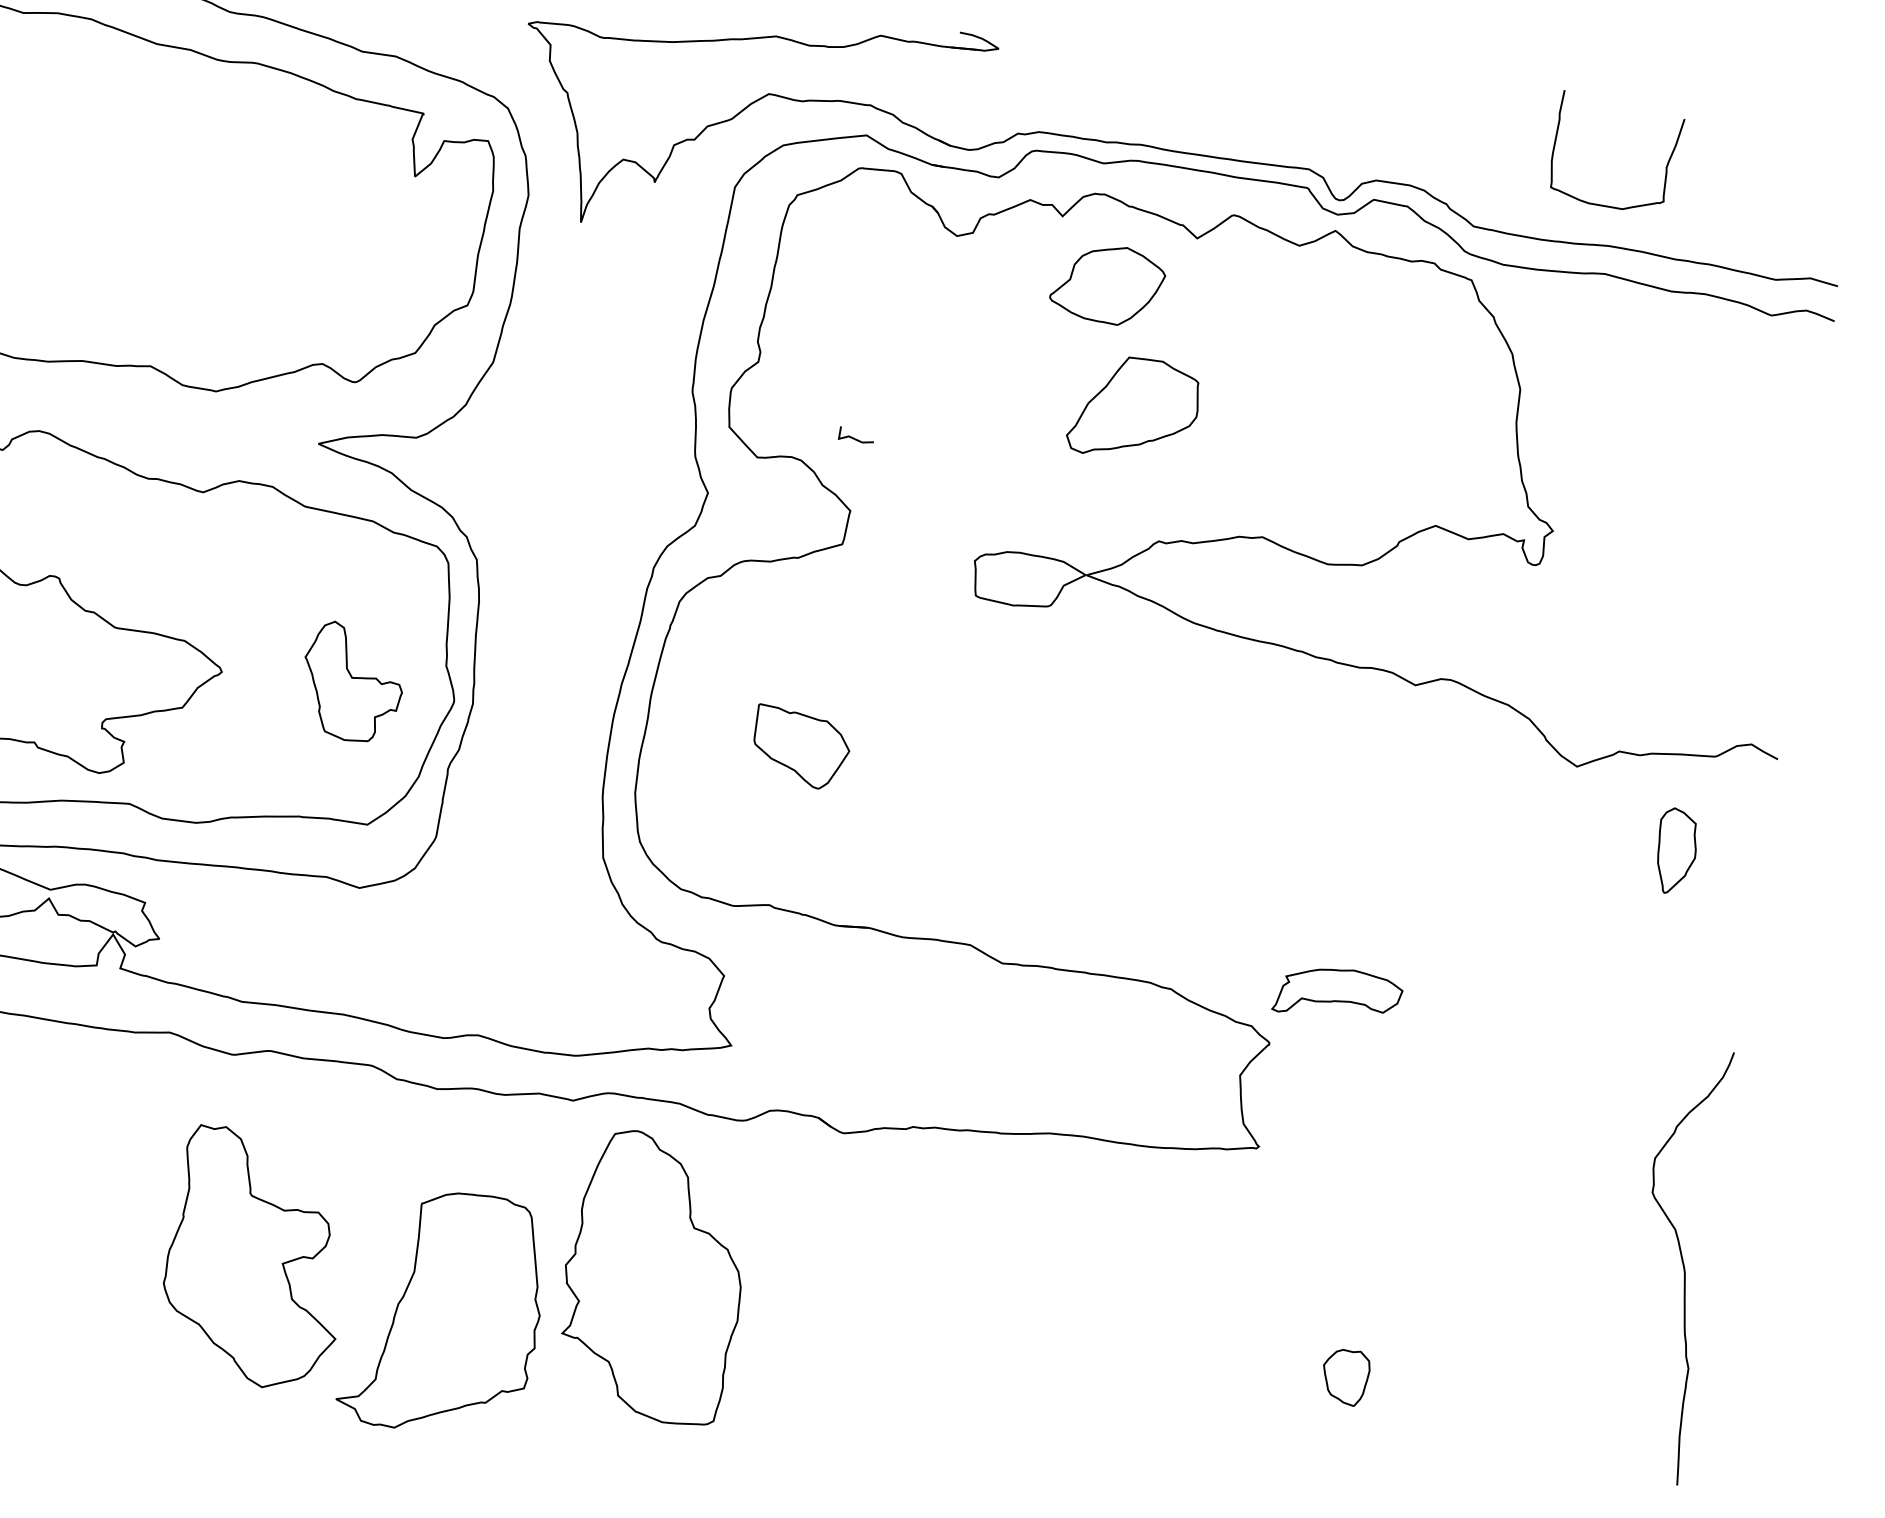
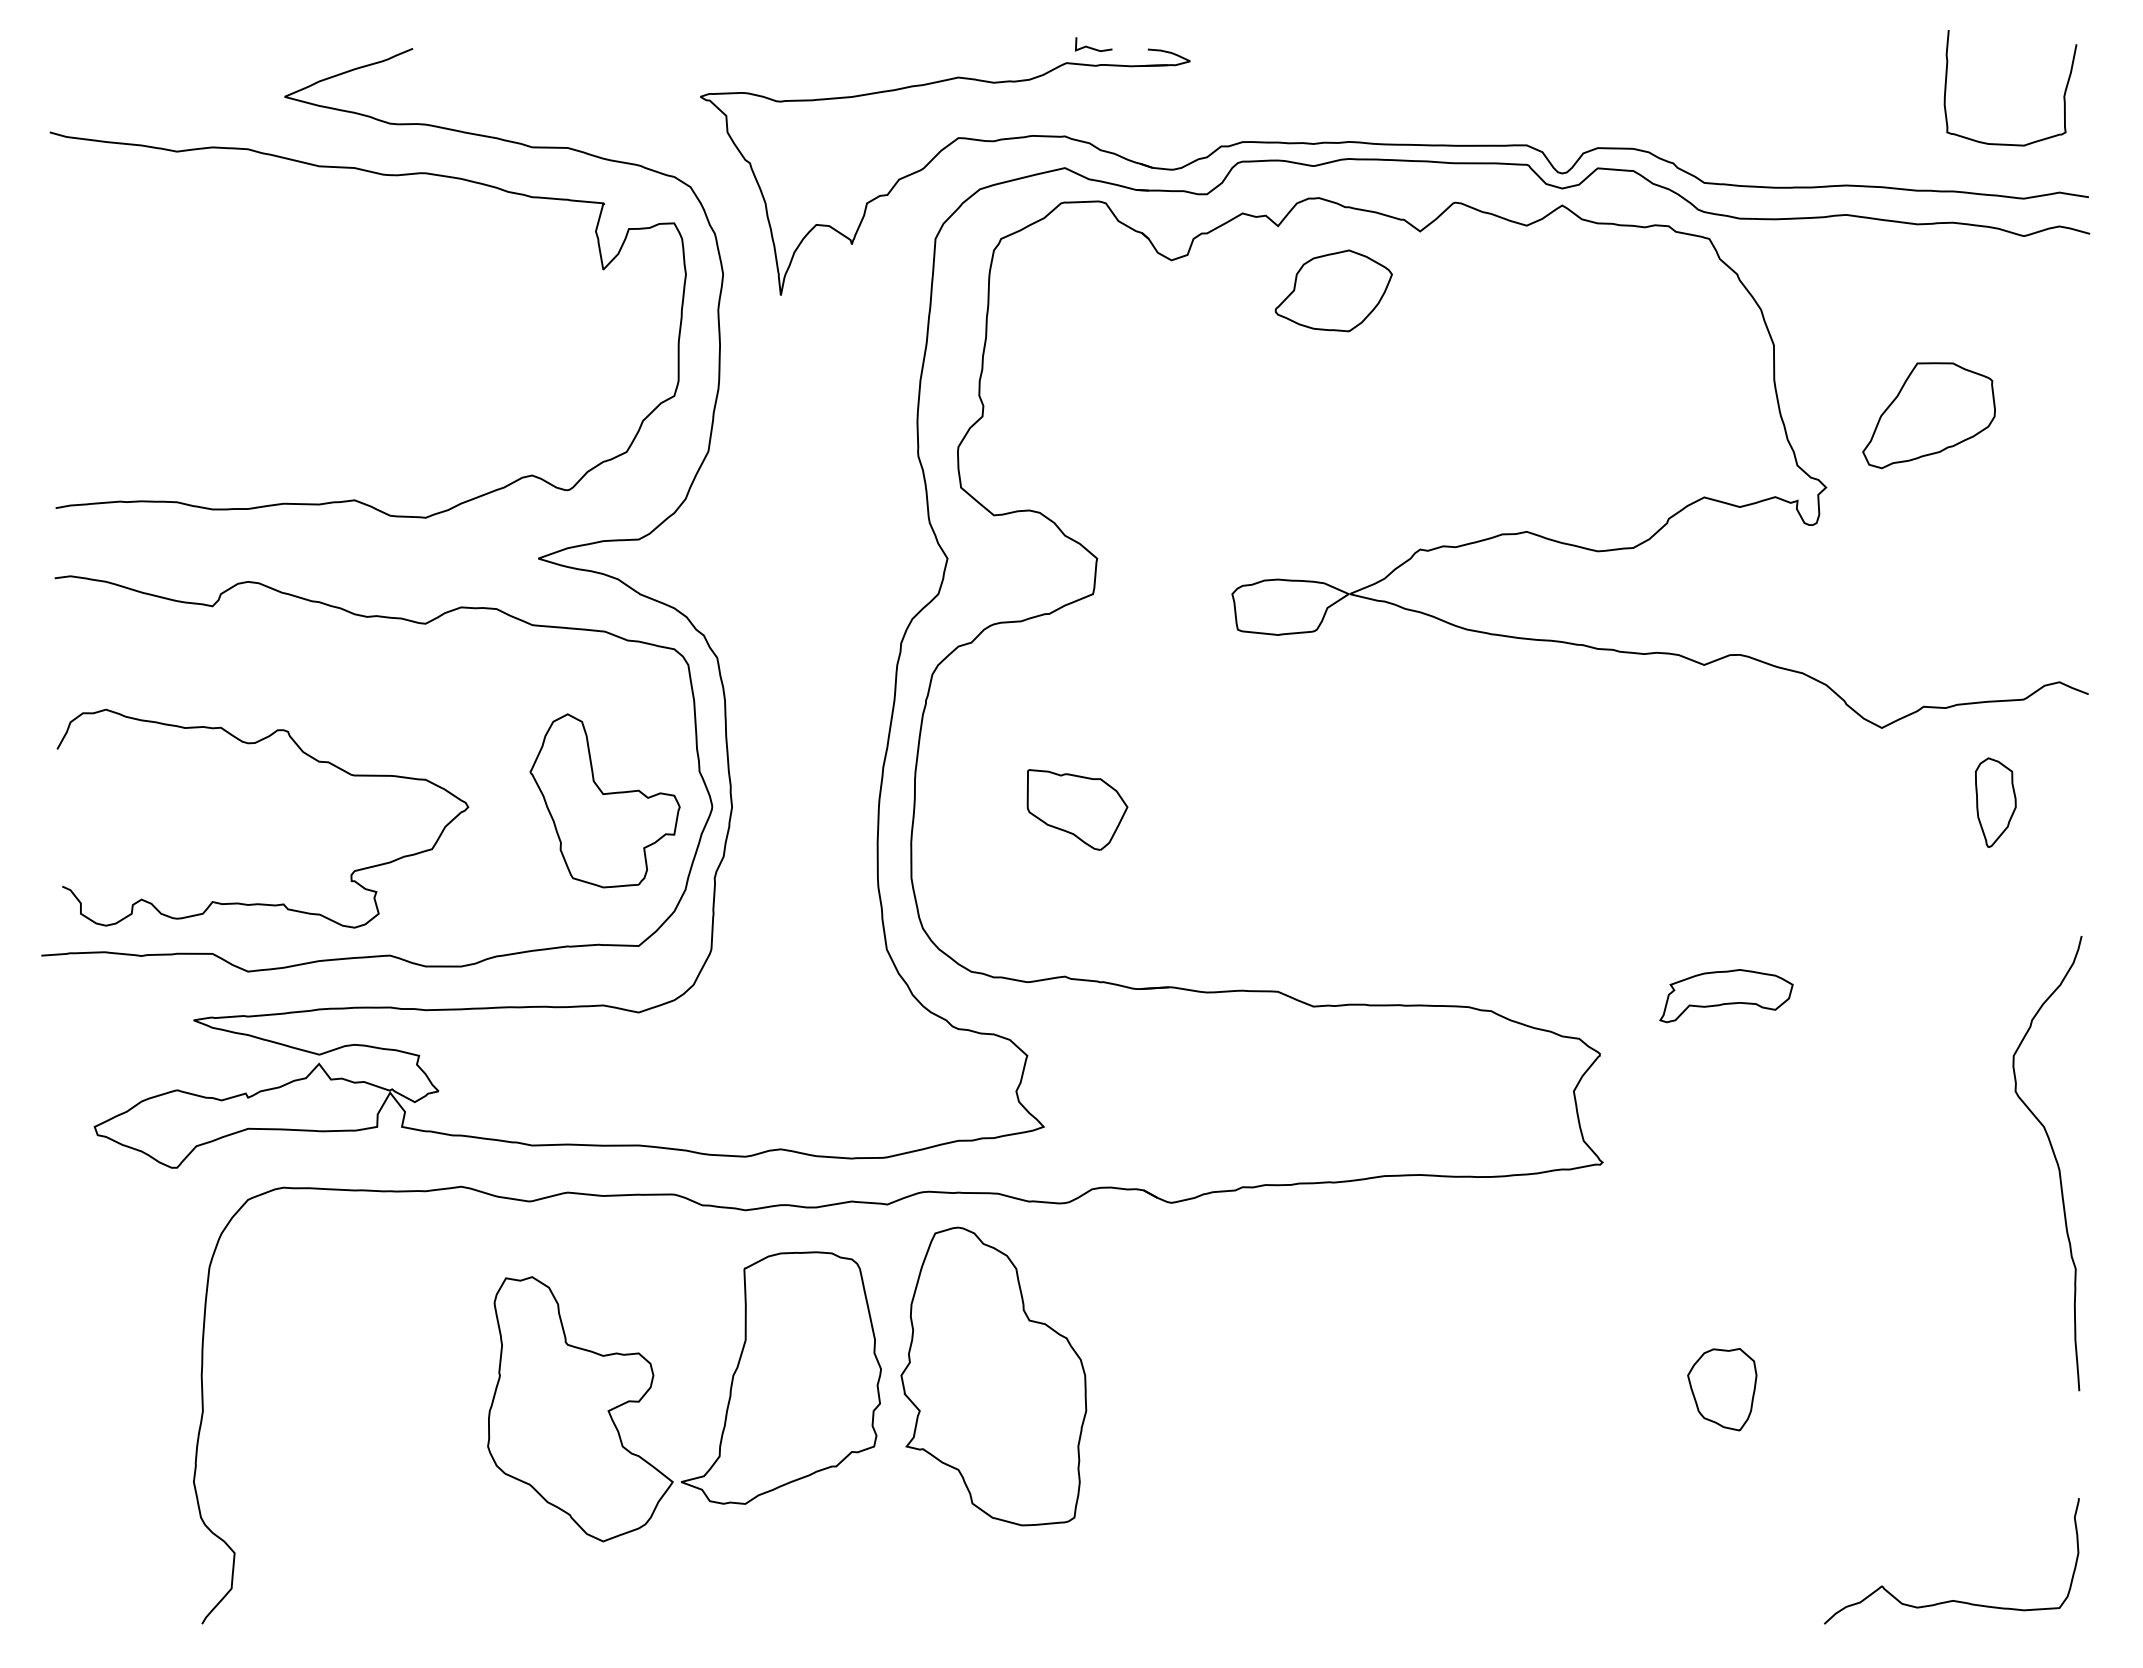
curve: (1666, 165) -> (2063, 94), moved
part: (1133, 408) -> (1928, 415), moved
line: (855, 438) -> (1092, 47), moved
part: (352, 682) -> (604, 800), size x1.43
part: (1338, 994) -> (1726, 996), moved
curve: (1682, 1263) -> (2055, 1161), moved
part: (443, 1311) -> (781, 1377), moved
part: (1345, 1377) -> (1722, 1389), size x1.43

